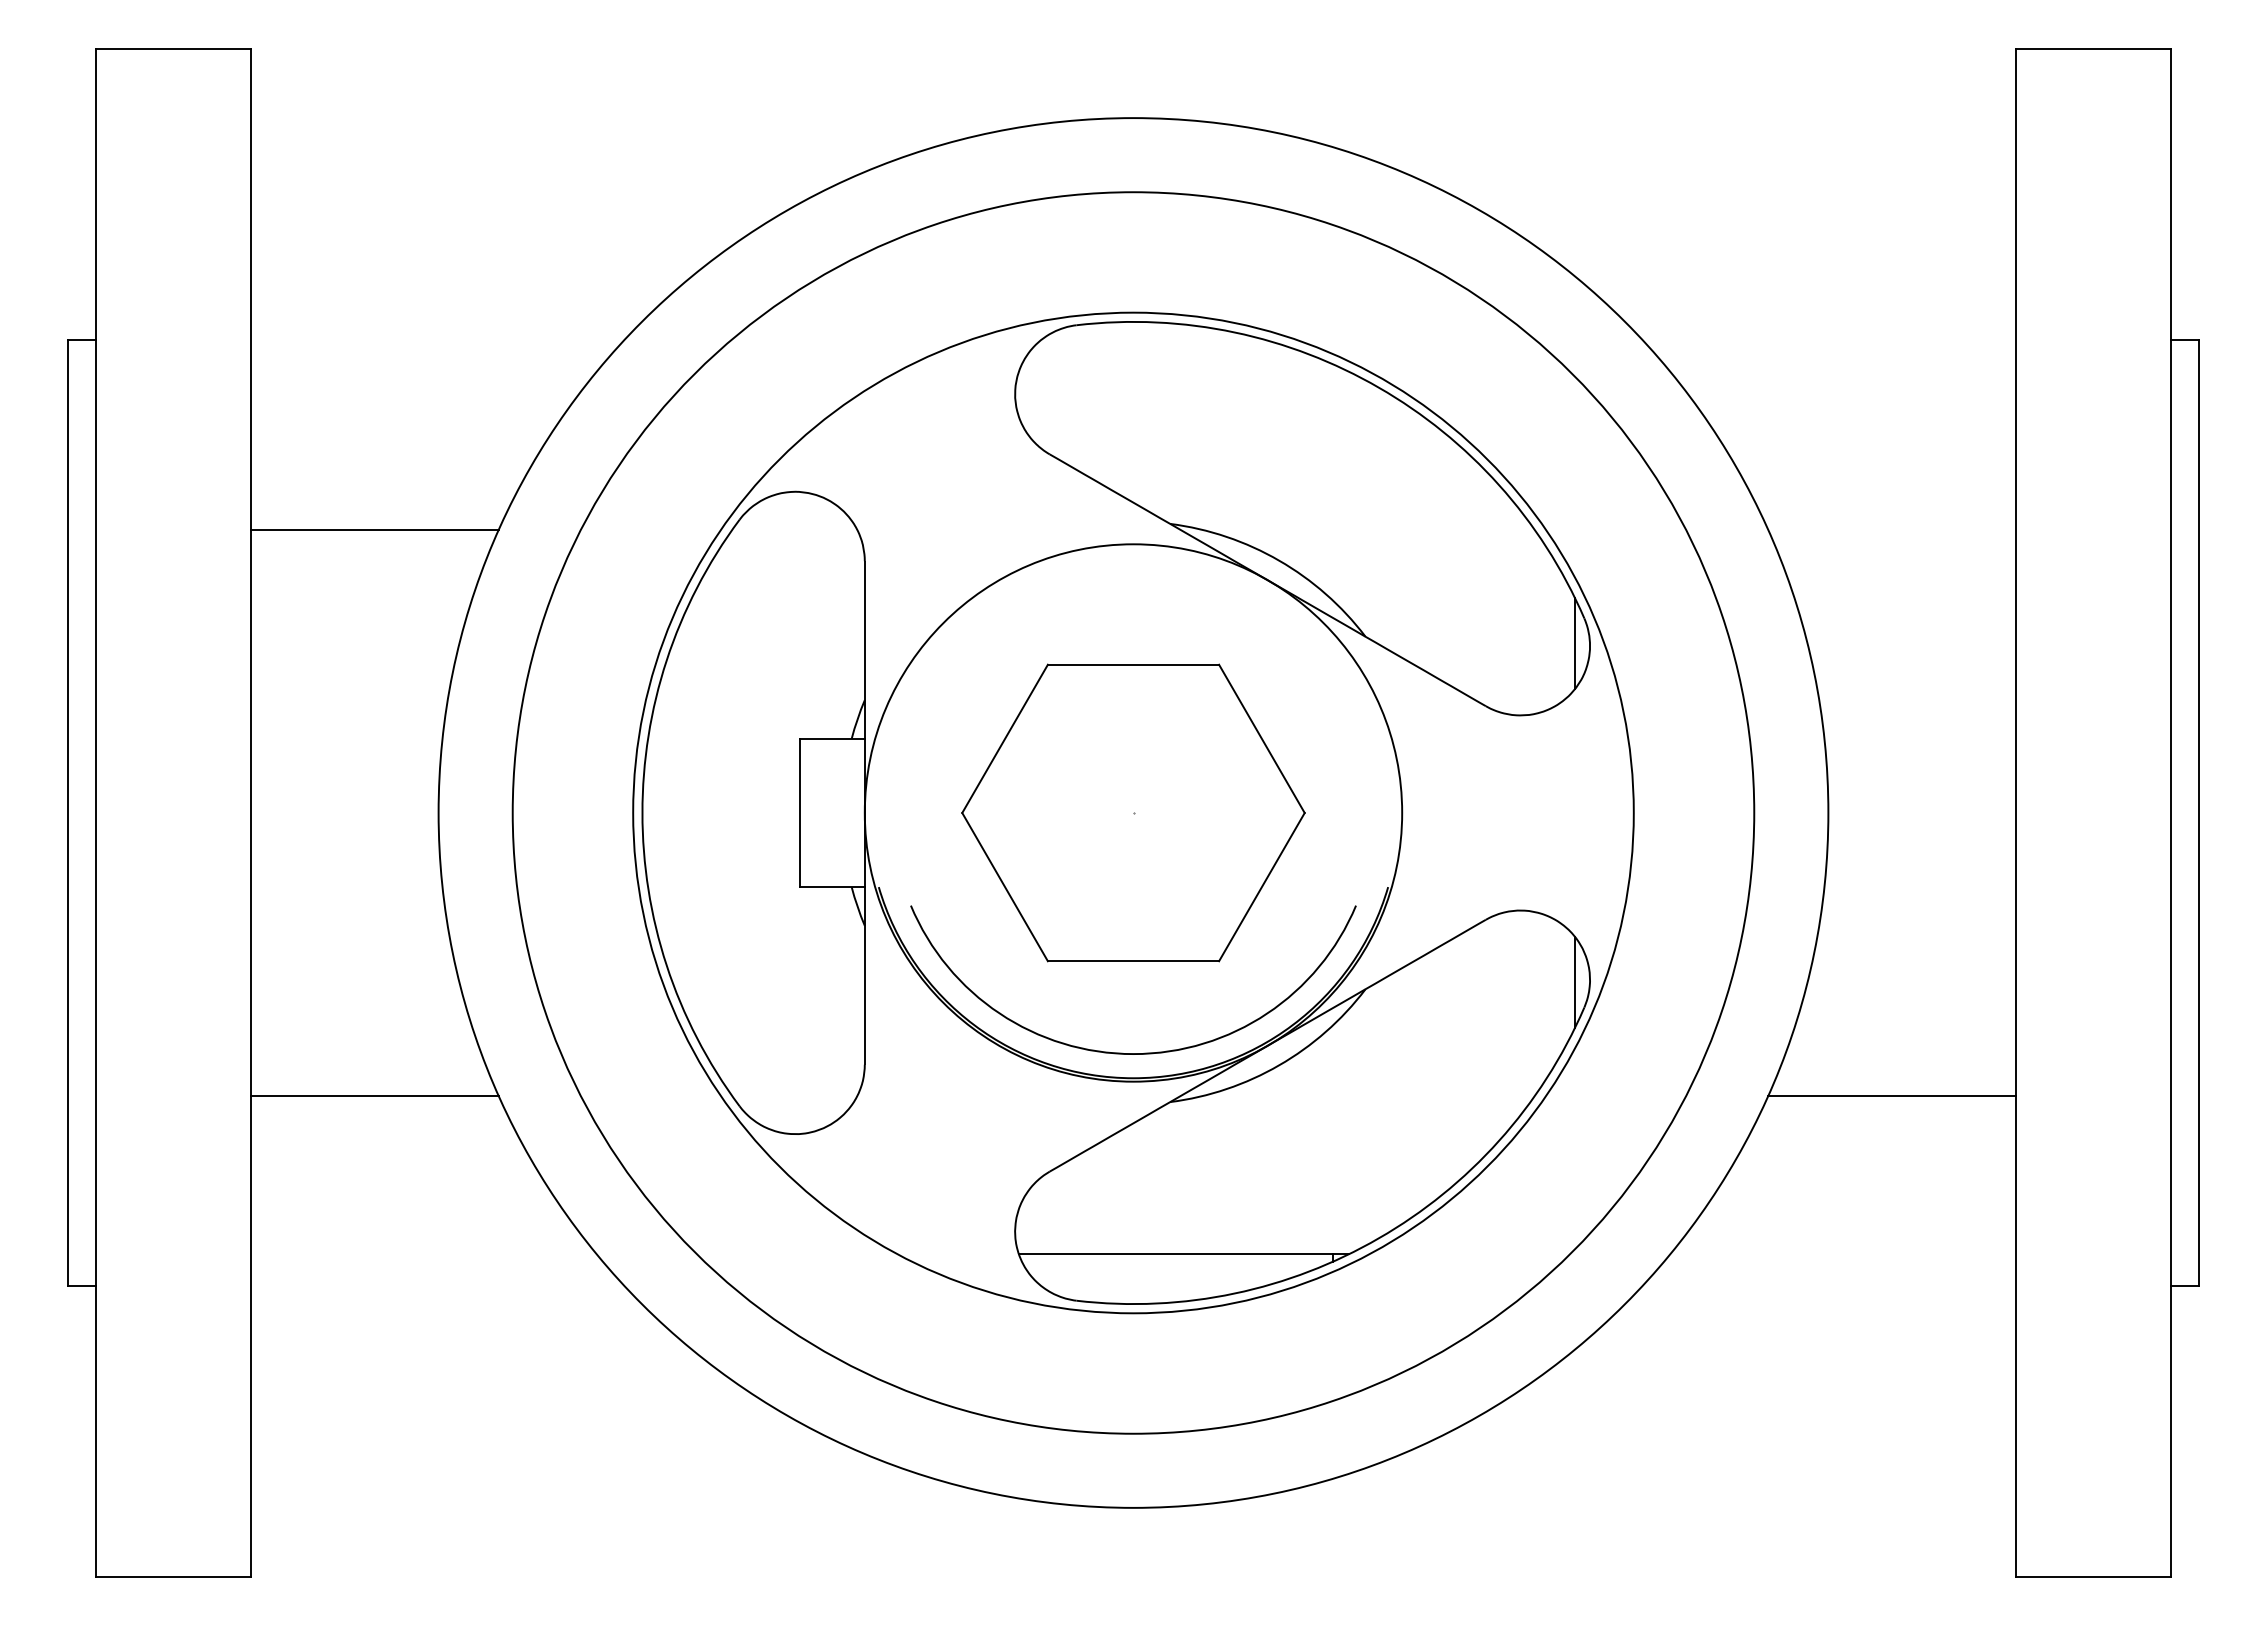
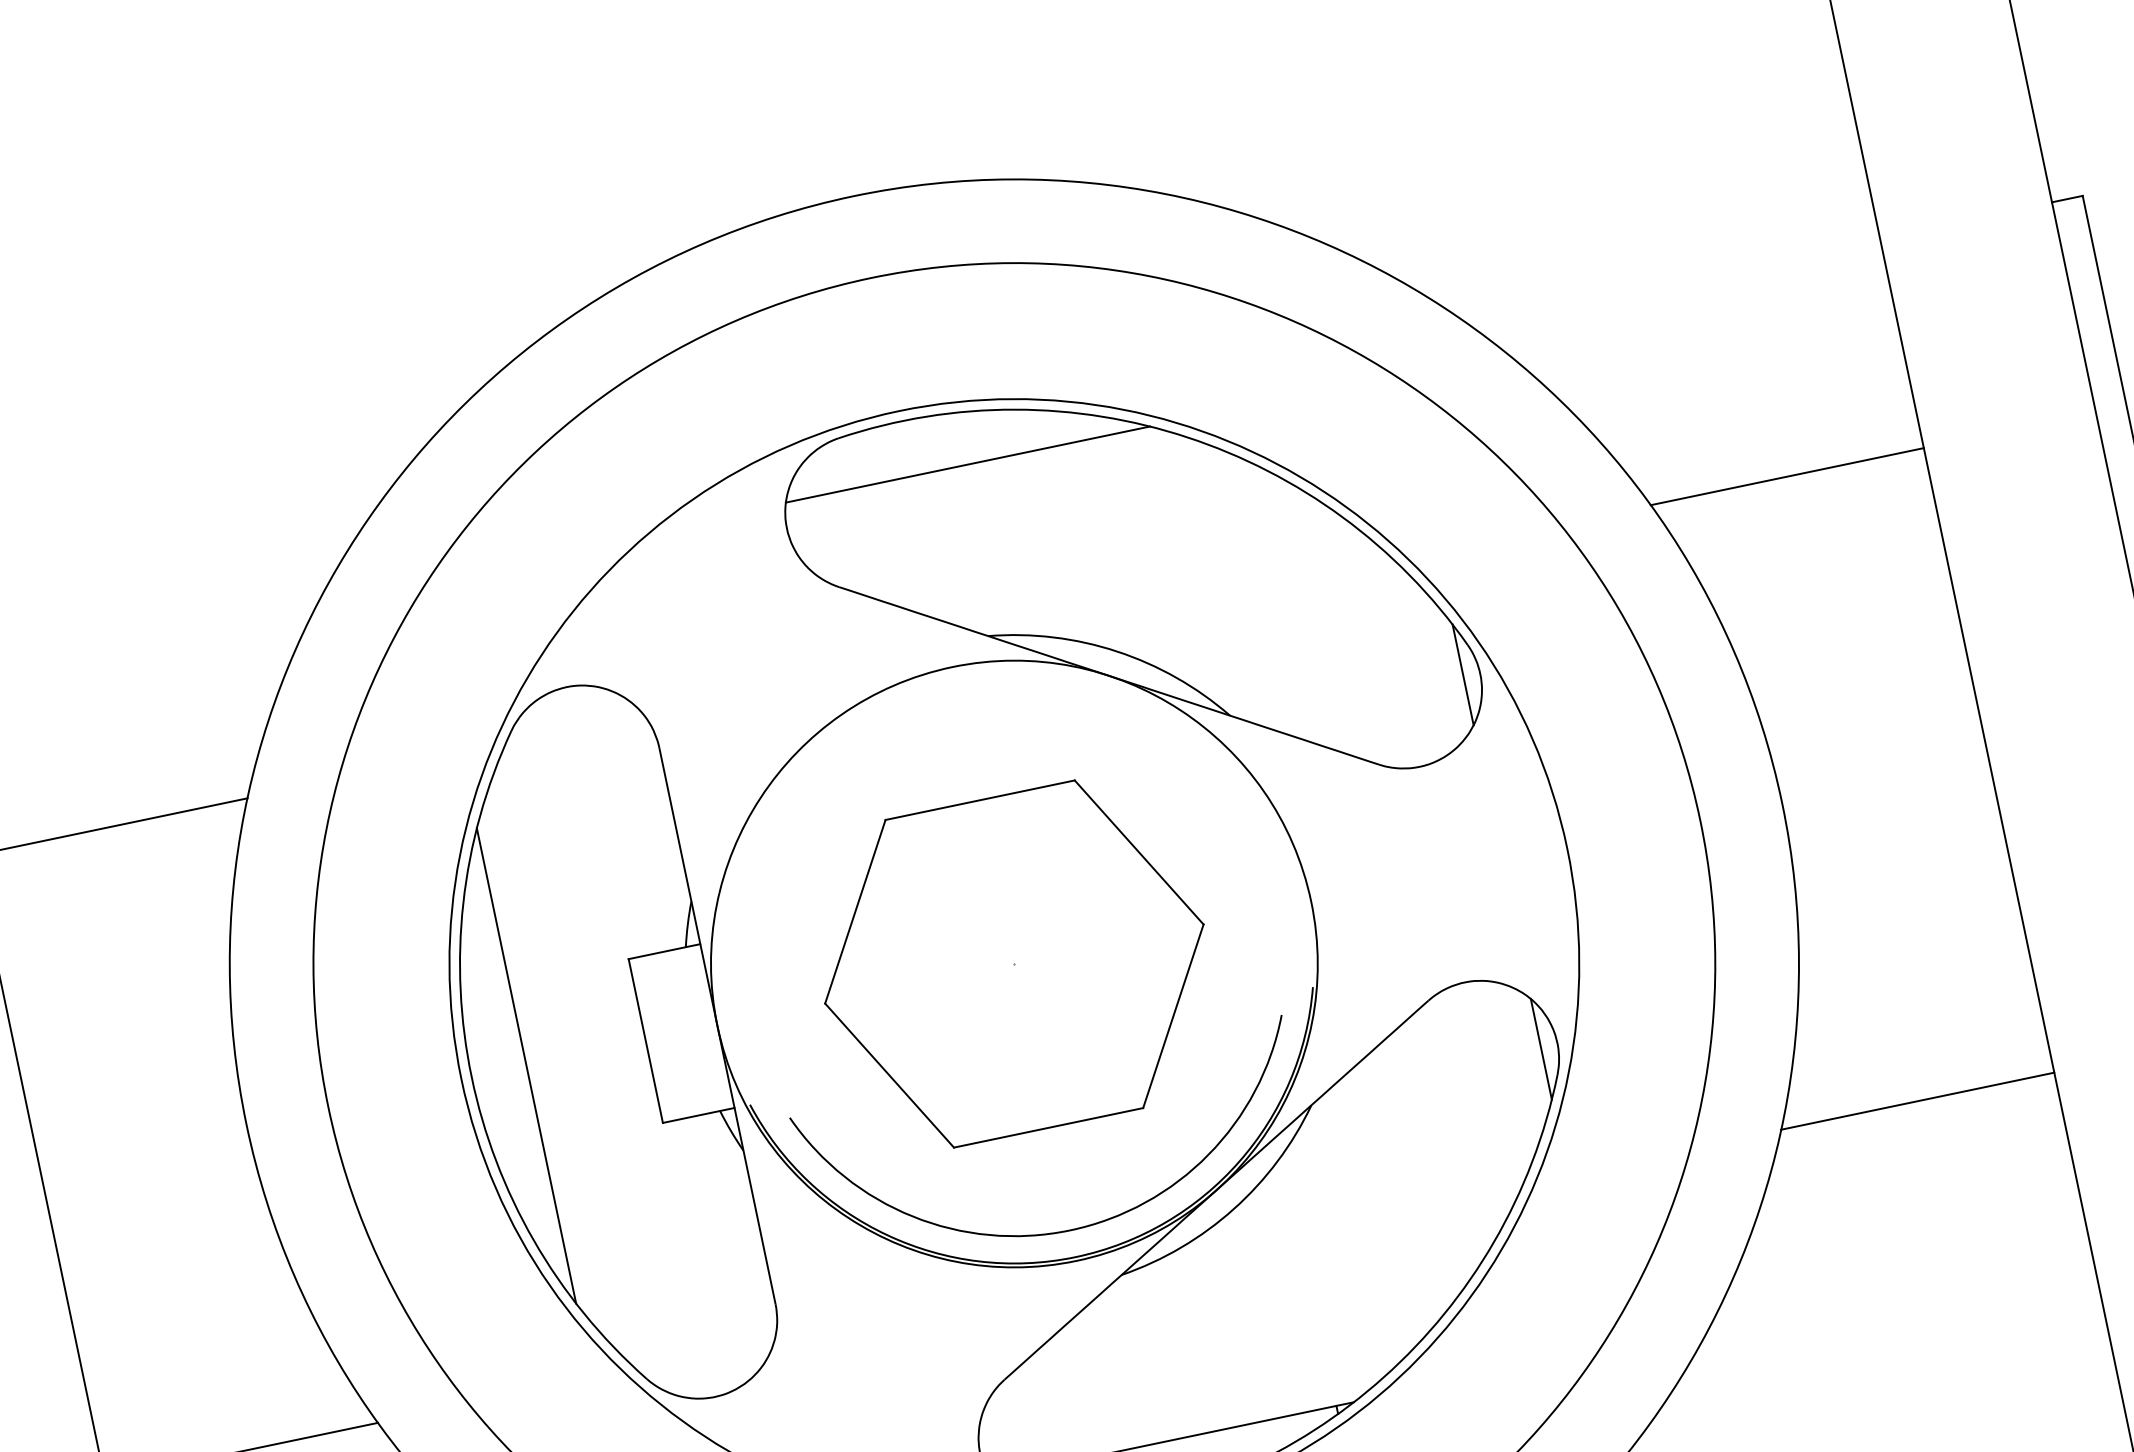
line: (1183, 371) -> (967, 464), added
line: (1891, 530) -> (1786, 476), added
line: (692, 812) -> (526, 1065), added

